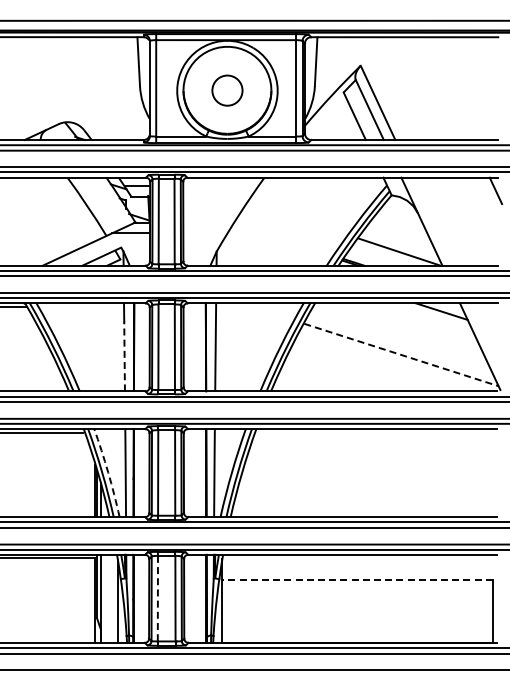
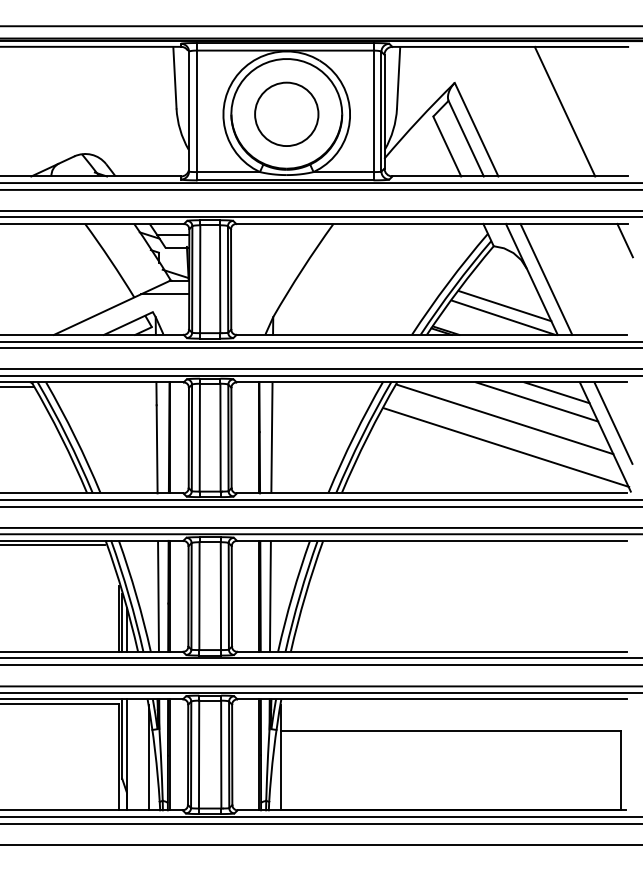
line: (448, 88) -> (565, 111), added
circle: (227, 90) -> (286, 114), size x1.67
line: (432, 221) -> (545, 279), added
line: (400, 242) -> (504, 305), added
line: (425, 318) -> (536, 401), added
line: (400, 332) -> (504, 419), added
line: (486, 335) -> (613, 422), added
line: (402, 355) -> (507, 448), dashed -> solid
line: (124, 356) -> (157, 449), dashed -> solid
arc: (108, 472) -> (136, 595), dashed -> solid
line: (357, 580) -> (450, 731), dashed -> solid
line: (157, 598) -> (198, 754), dashed -> solid

